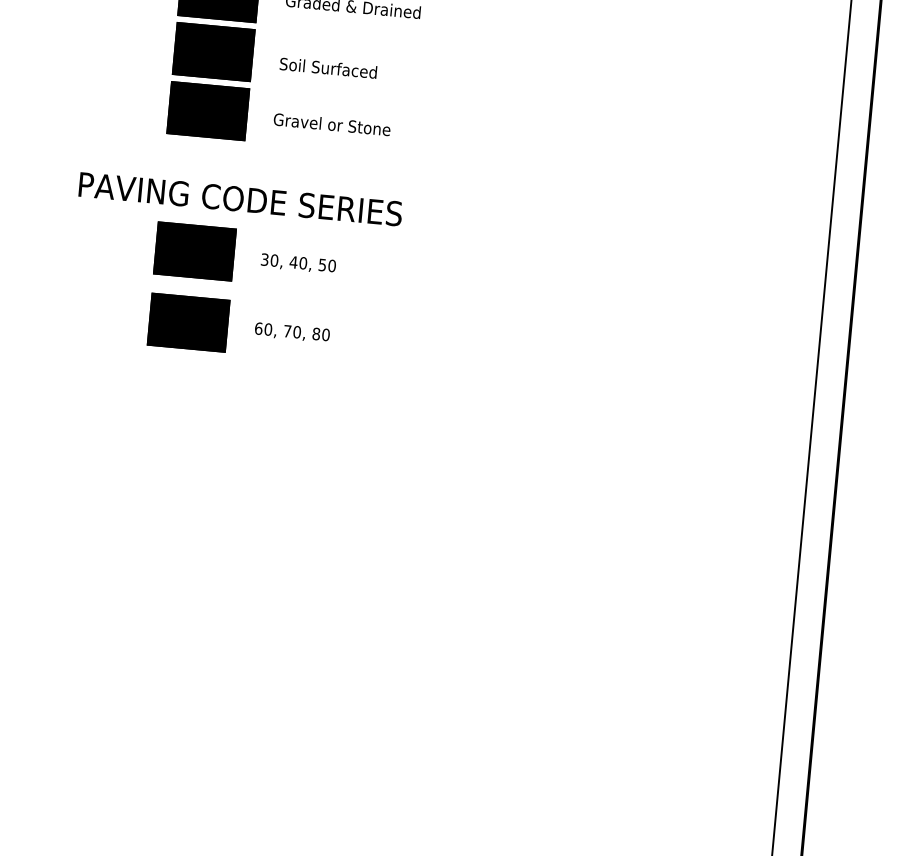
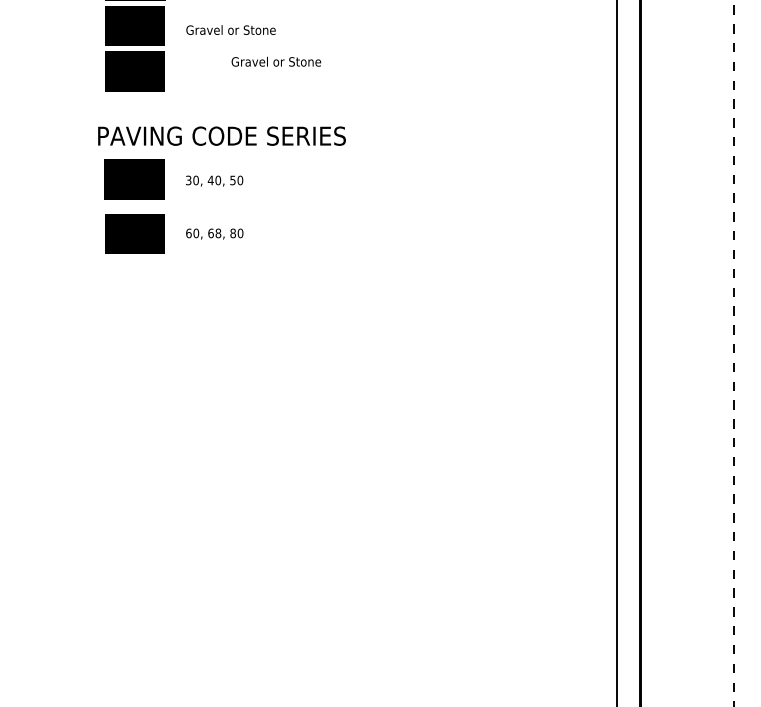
text: (337, 68) -> (230, 29), Soil Surfaced -> Gravel or Stone
text: (332, 124) -> (276, 61), moved
text: (240, 198) -> (221, 135), moved
text: (292, 331) -> (214, 233), 70, -> 68,

